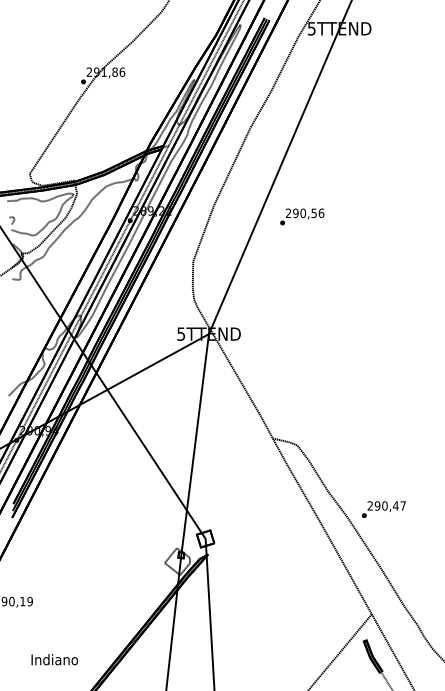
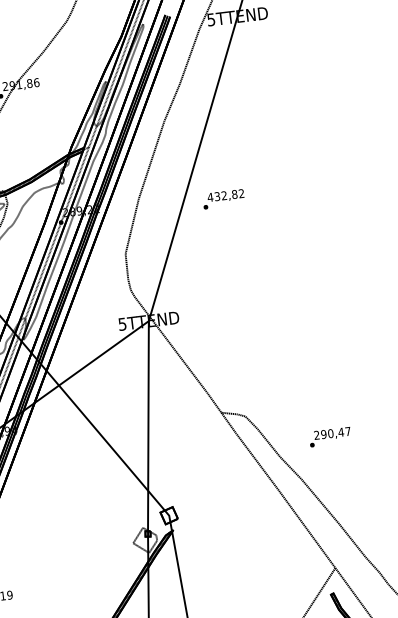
text: (304, 213) -> (225, 195), 290,56 -> 432,82
text: (383, 509) -> (329, 437), moved

